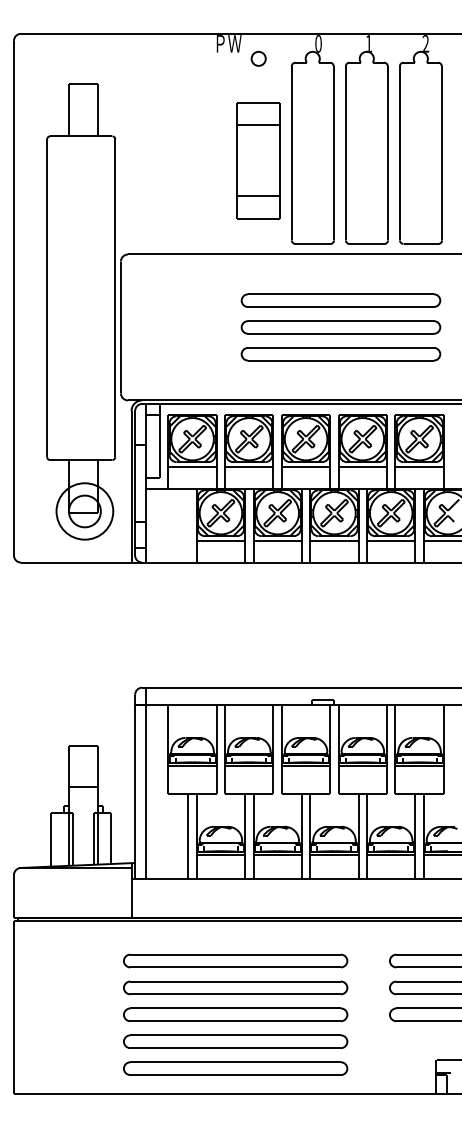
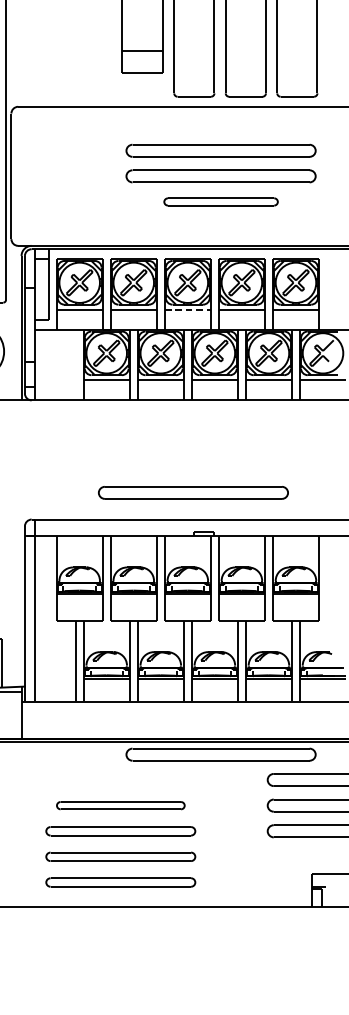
part: (340, 354) -> (220, 202), size x0.6
line: (306, 467) -> (188, 309), solid -> dashed
part: (311, 659) -> (192, 492), added
part: (340, 934) -> (220, 754), added
part: (235, 960) -> (120, 779), removed
part: (235, 987) -> (120, 805), size x0.6
part: (235, 1014) -> (120, 830), size x0.7
part: (235, 1041) -> (120, 856), size x0.7
part: (235, 1068) -> (120, 882), size x0.7

